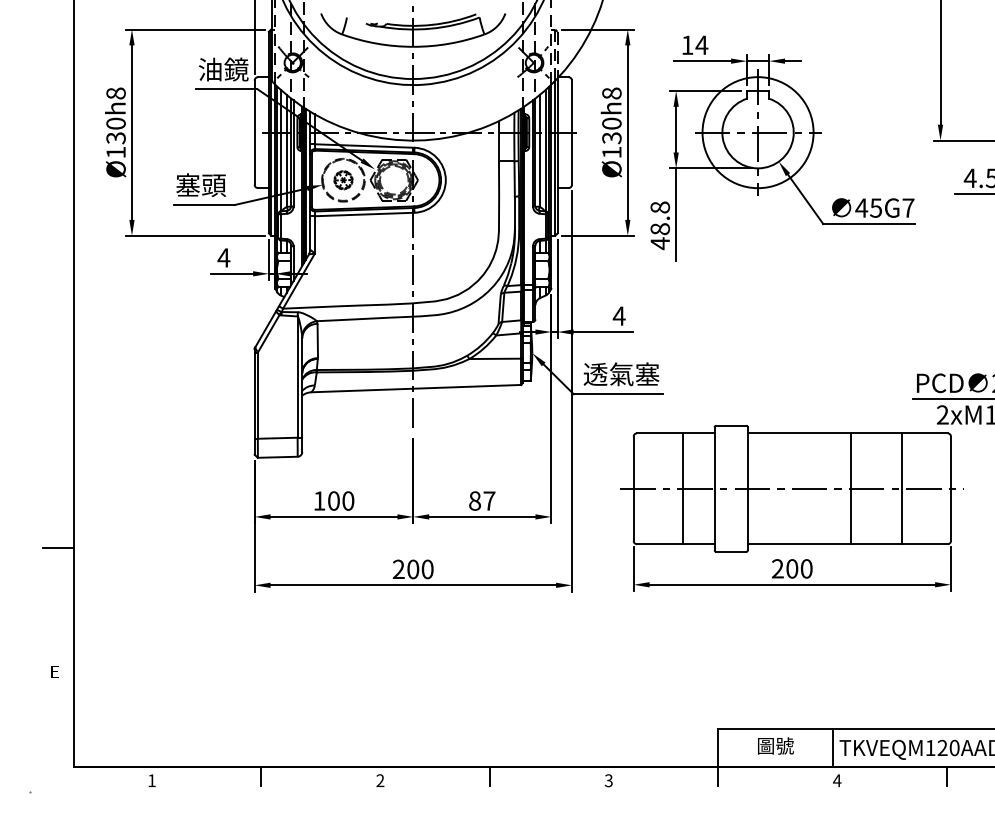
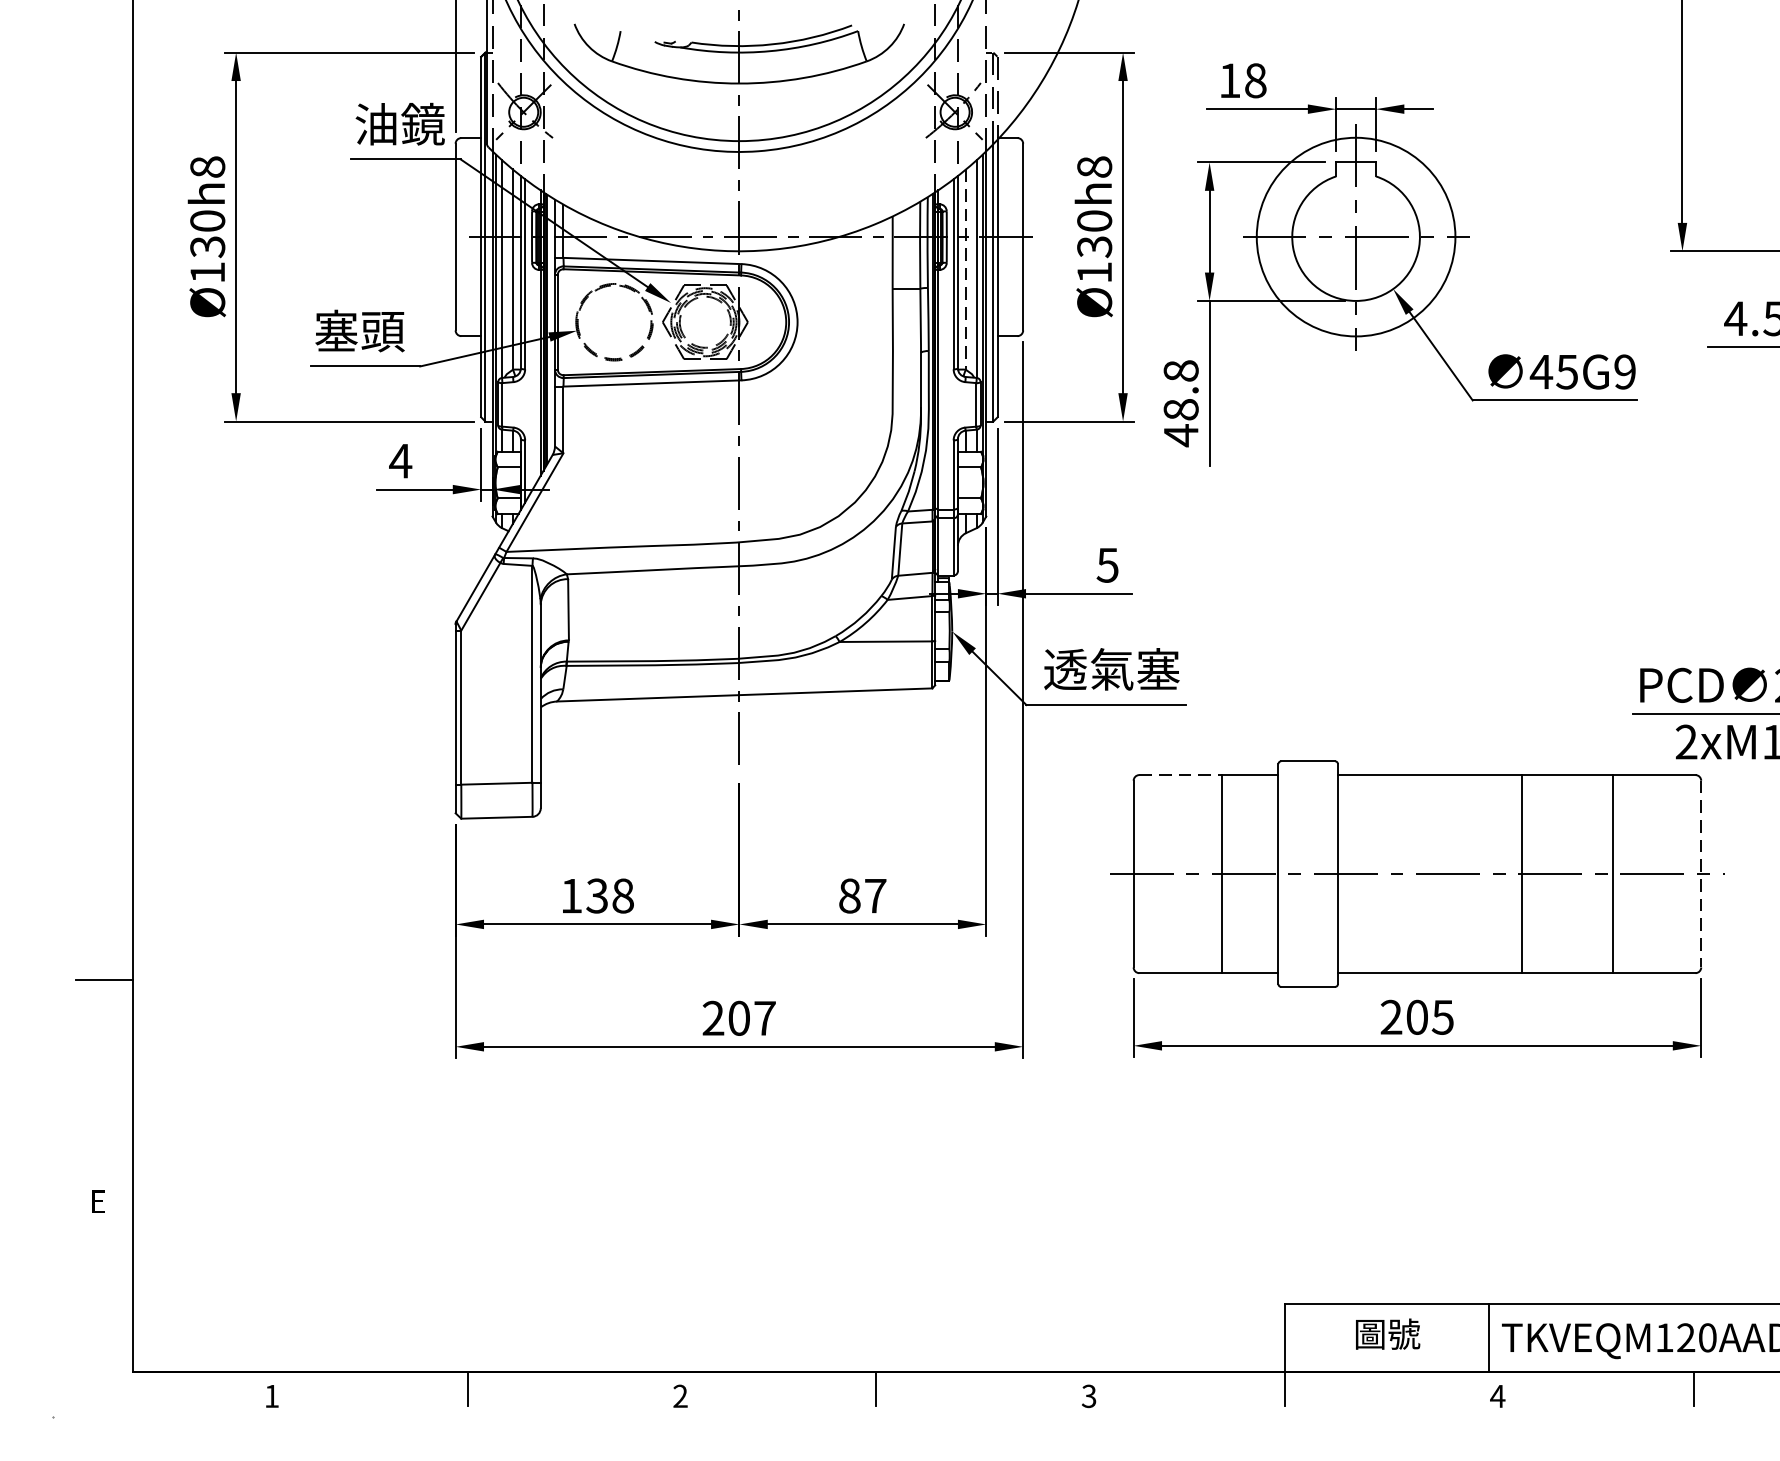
text: (701, 45) -> (1254, 81), 14 -> 18
line: (540, 151) -> (966, 270), solid -> dashed
part: (343, 180) -> (614, 322), removed
text: (908, 207) -> (1625, 370), 45G7 -> 45G9
text: (618, 315) -> (1106, 564), 4 -> 5
line: (660, 433) -> (1181, 775), solid -> dashed
line: (950, 489) -> (1700, 875), solid -> dashed
text: (340, 500) -> (609, 895), 100 -> 138
text: (806, 568) -> (1442, 1016), 200 -> 205
text: (427, 569) -> (764, 1018), 200 -> 207

